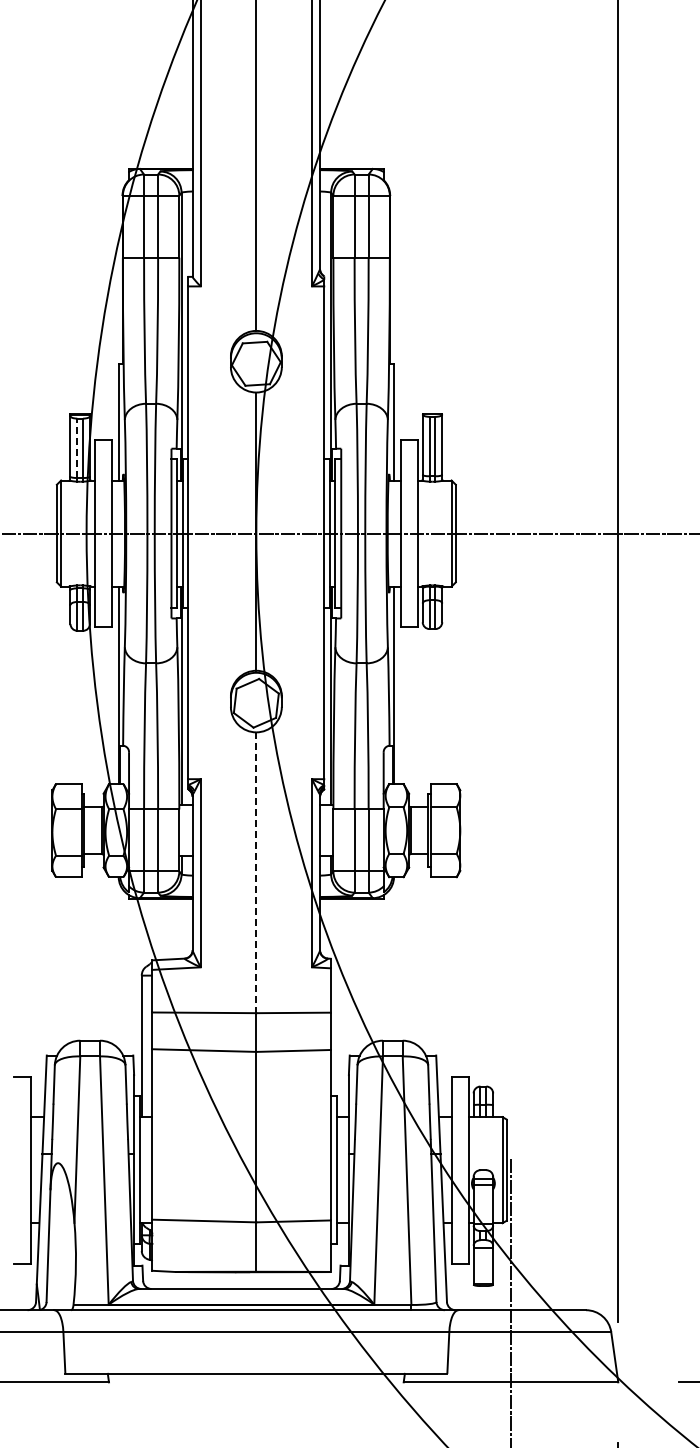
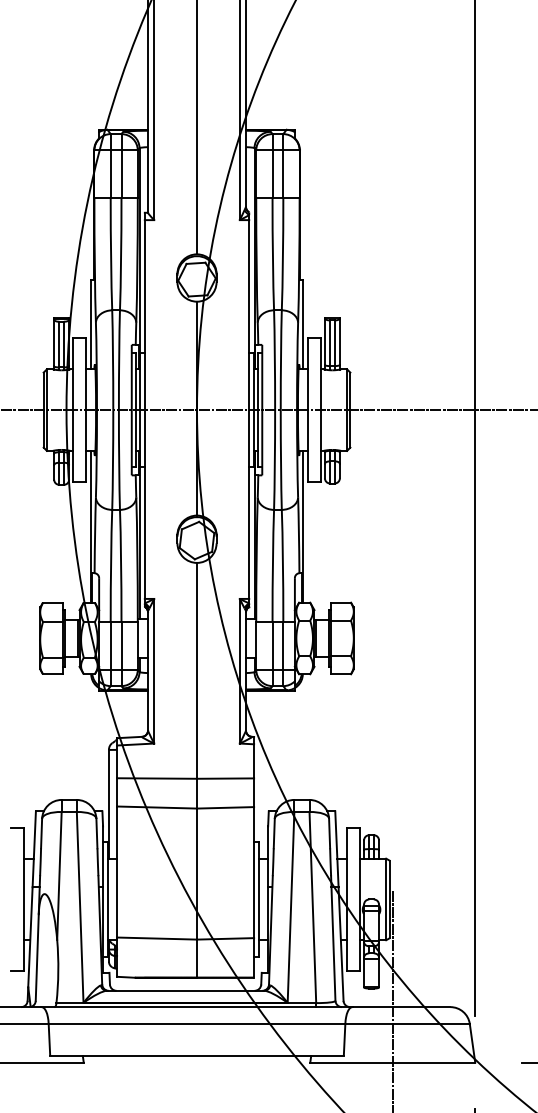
line: (77, 448) -> (59, 344), dashed -> solid
line: (256, 873) -> (197, 671), dashed -> solid

